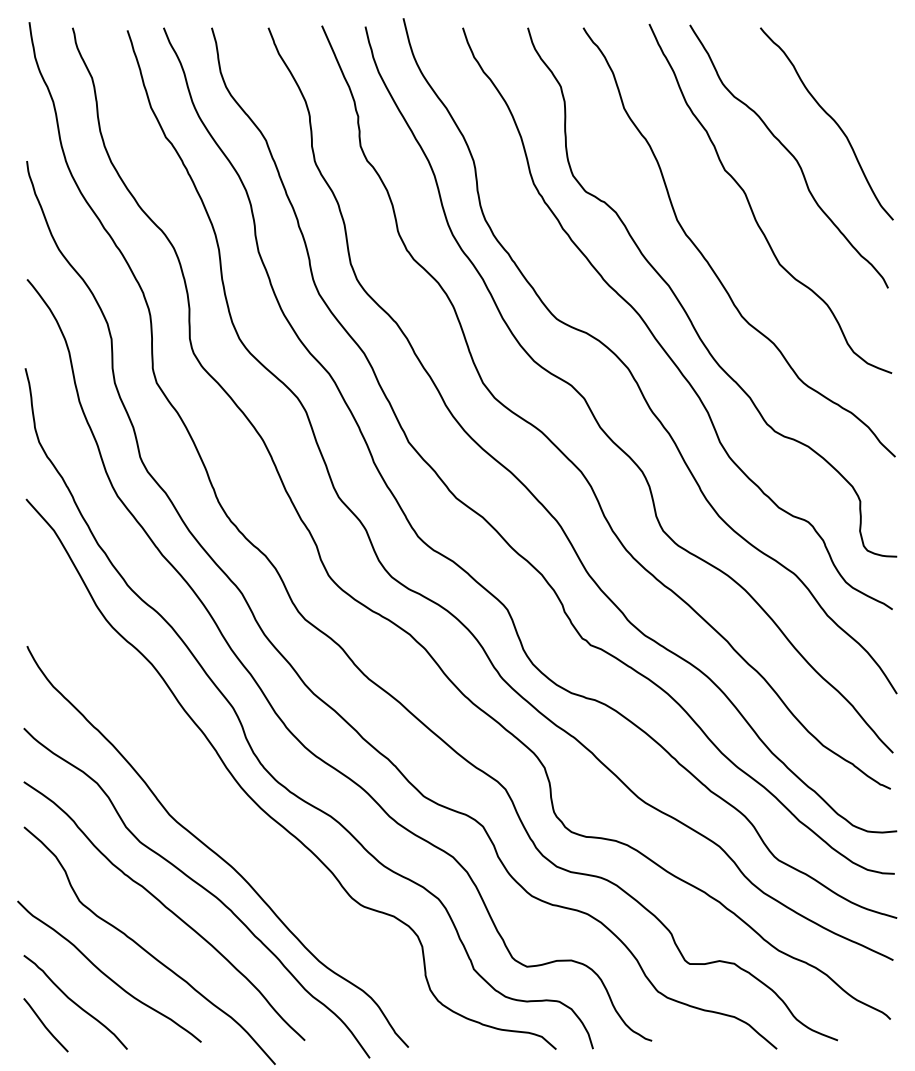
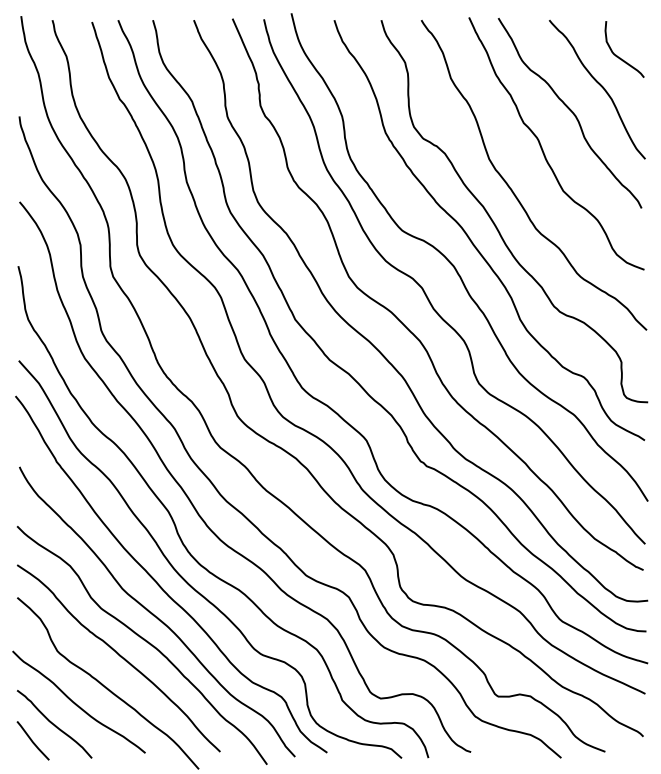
curve: (858, 79) -> (620, 57), added
curve: (222, 810) -> (160, 585), added

